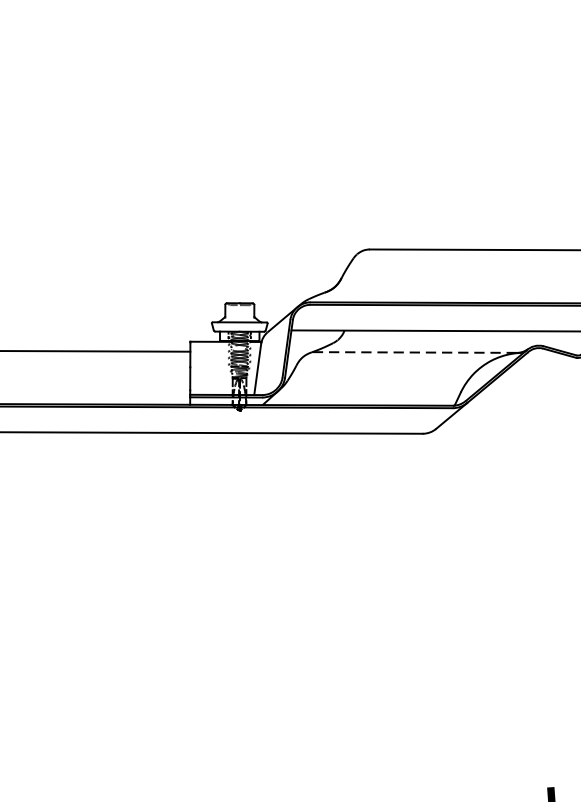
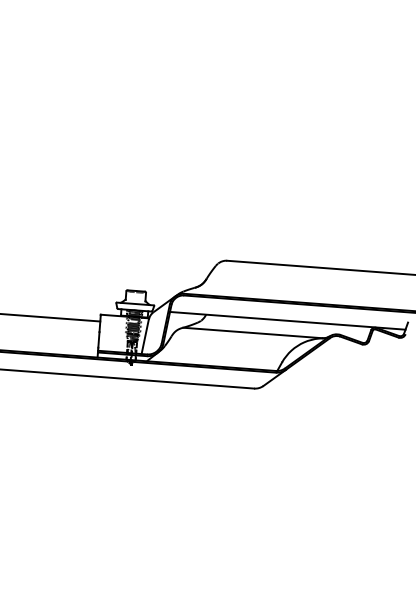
line: (414, 351) -> (252, 332), dashed -> solid

